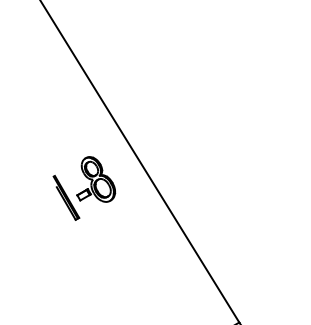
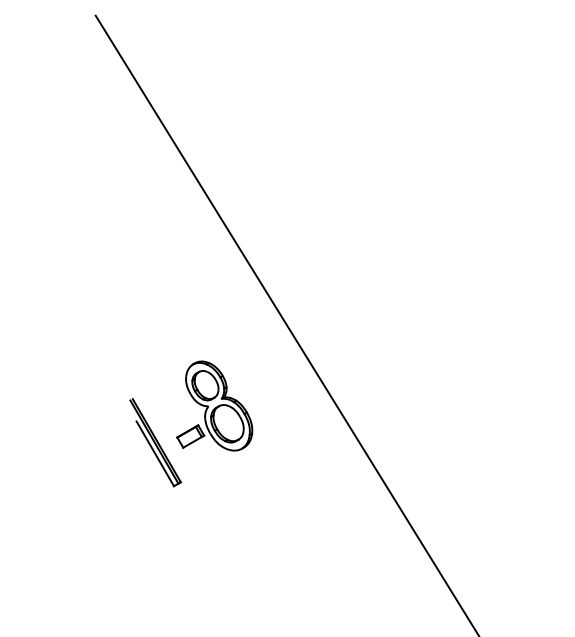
part: (84, 188) -> (191, 423), moved

